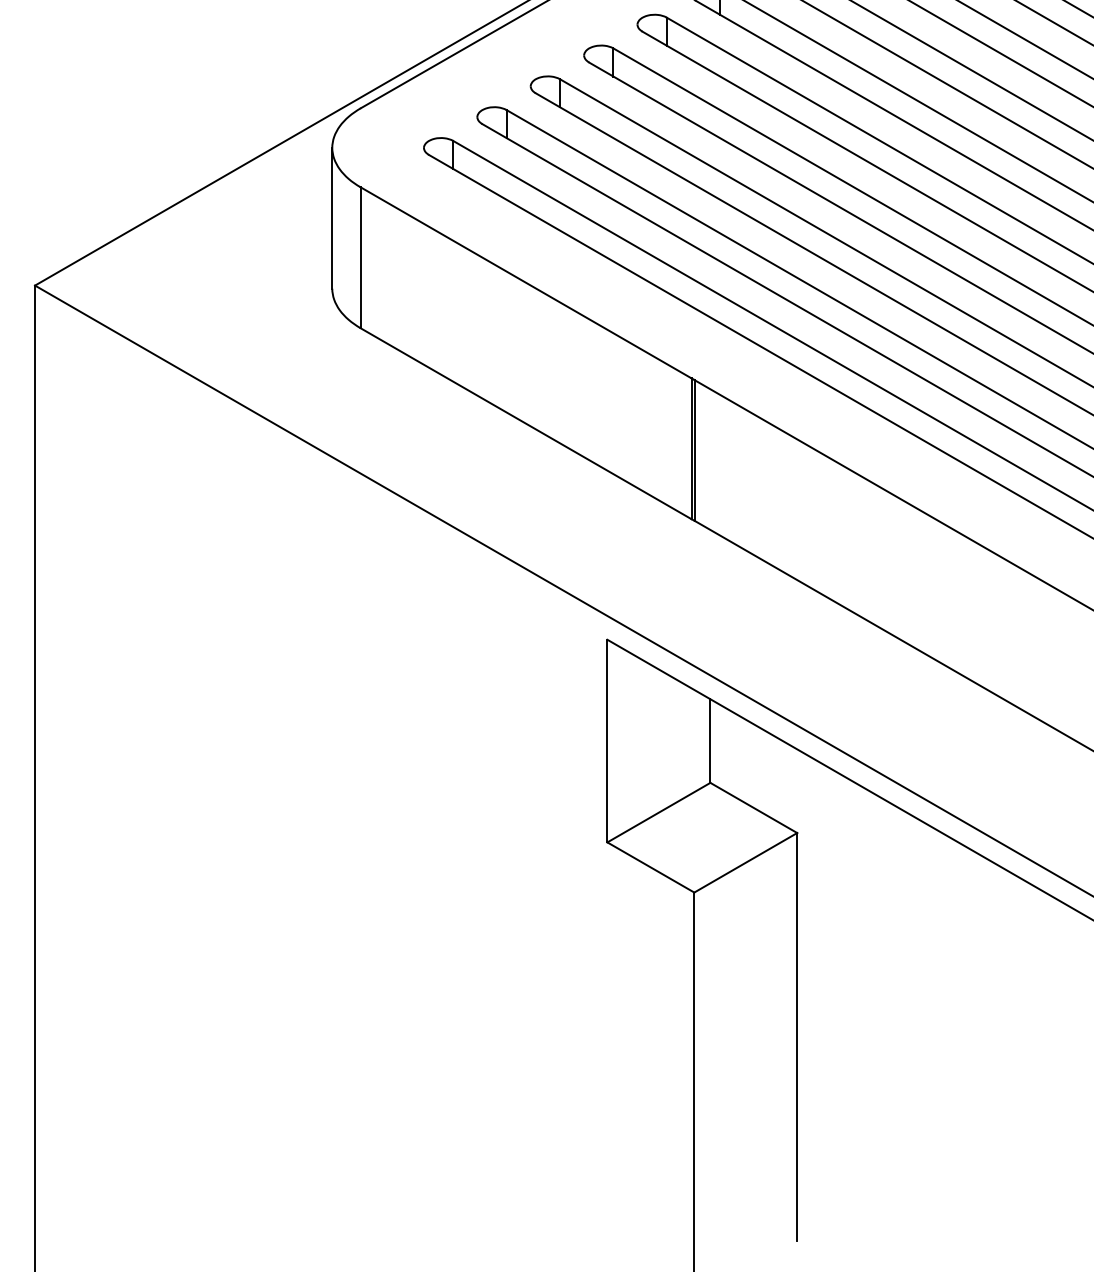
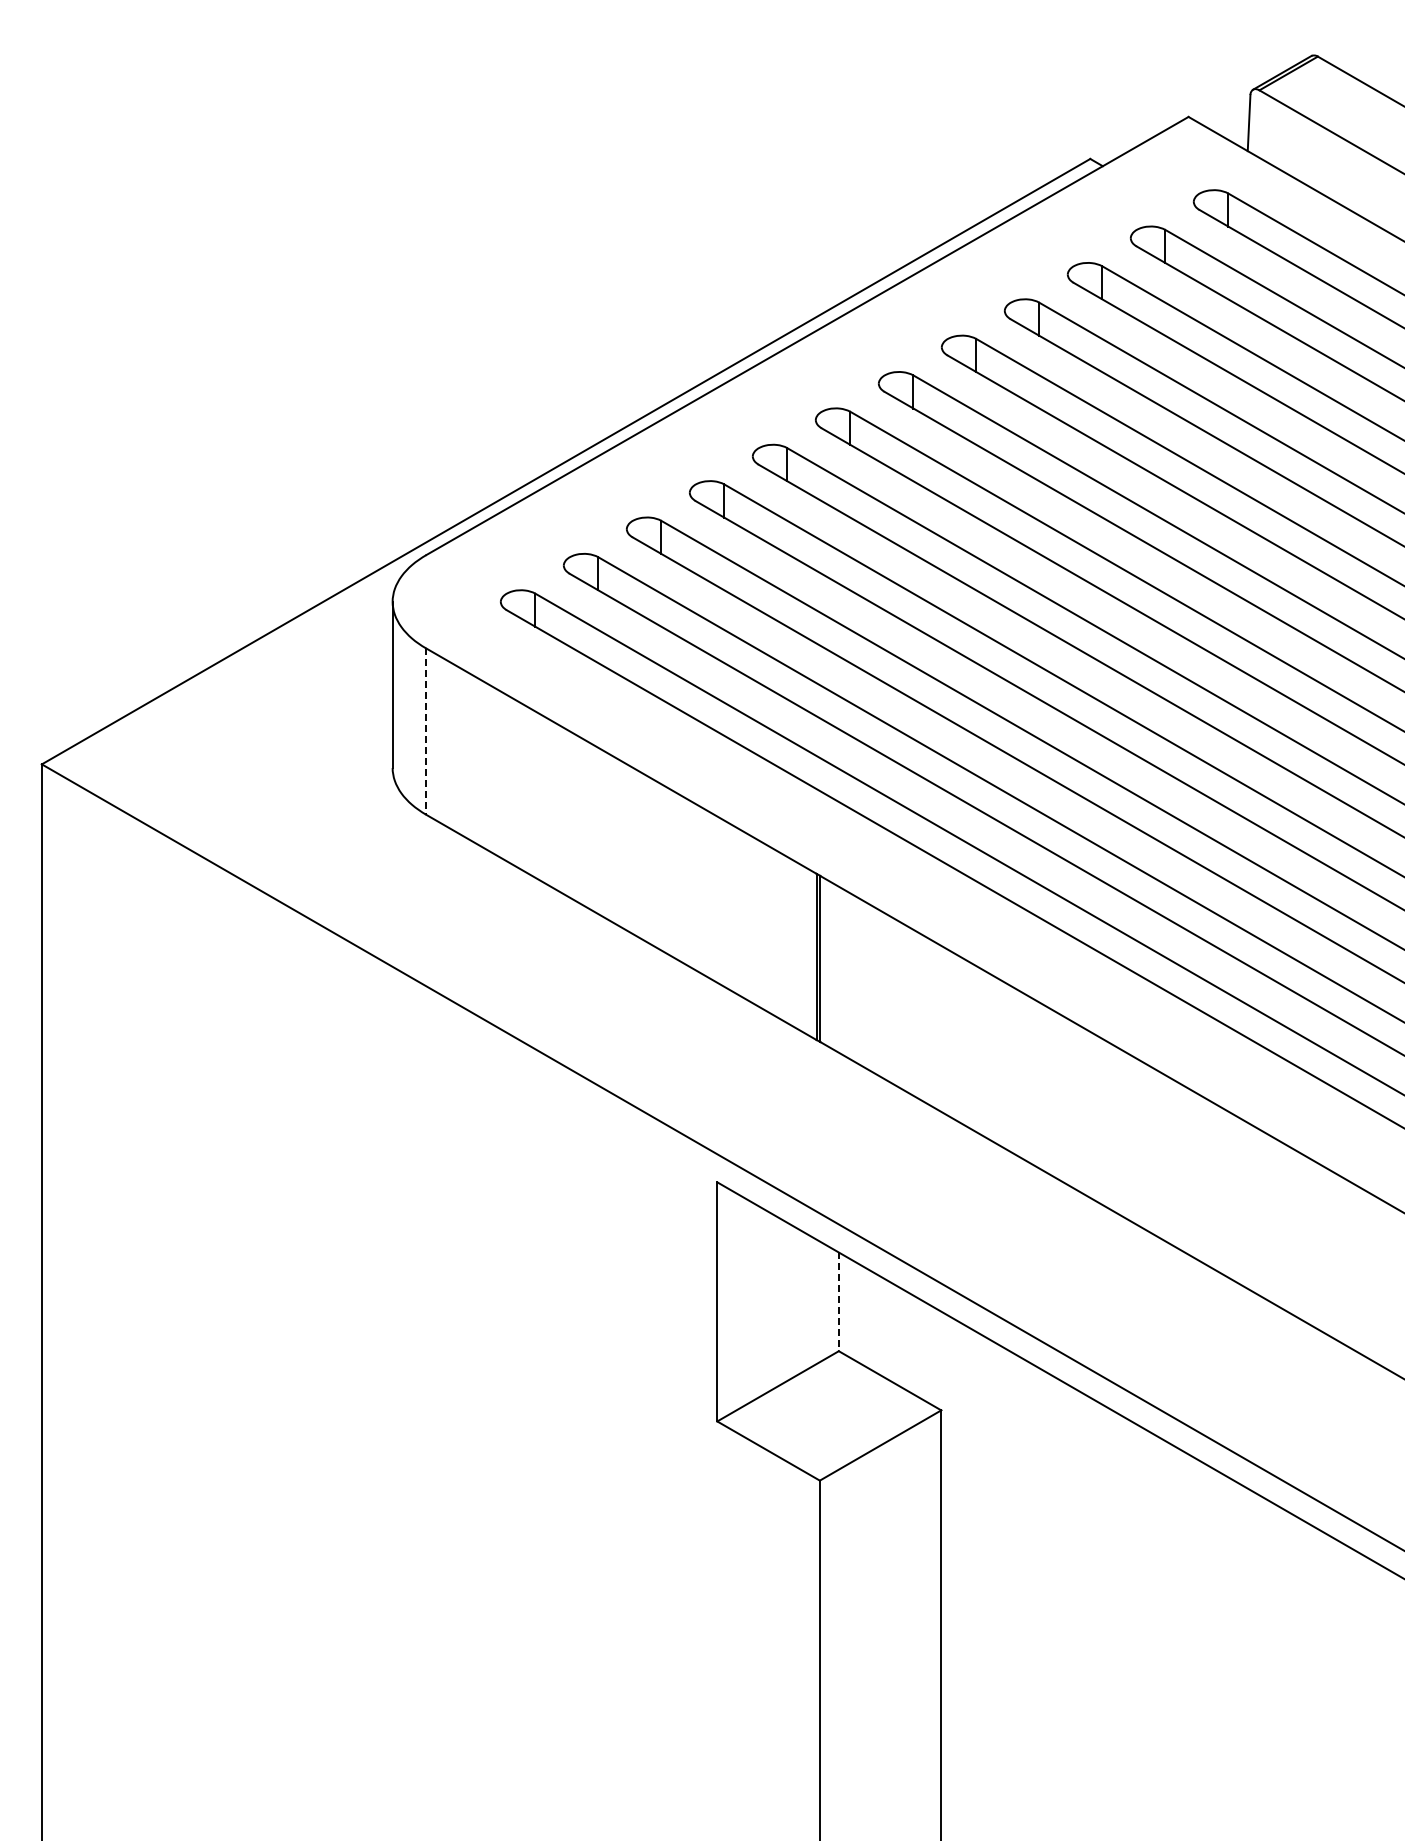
line: (360, 257) -> (425, 731), solid -> dashed
line: (710, 741) -> (838, 1302), solid -> dashed

